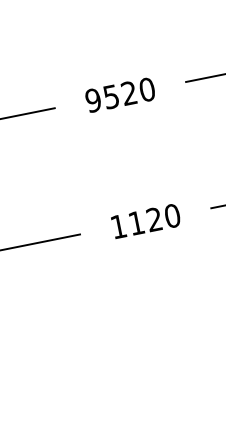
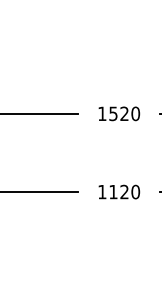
text: (93, 99) -> (102, 113), 9520 -> 1520

